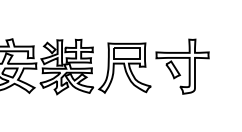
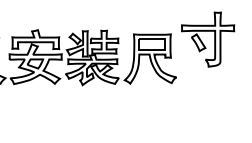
part: (183, 66) -> (208, 39), moved

